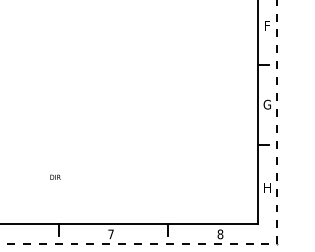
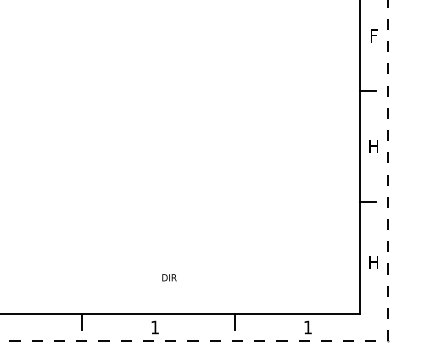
text: (267, 104) -> (373, 146), G -> H
text: (55, 177) -> (169, 277), moved
text: (110, 234) -> (154, 327), 7 -> 1
text: (220, 234) -> (308, 327), 8 -> 1

